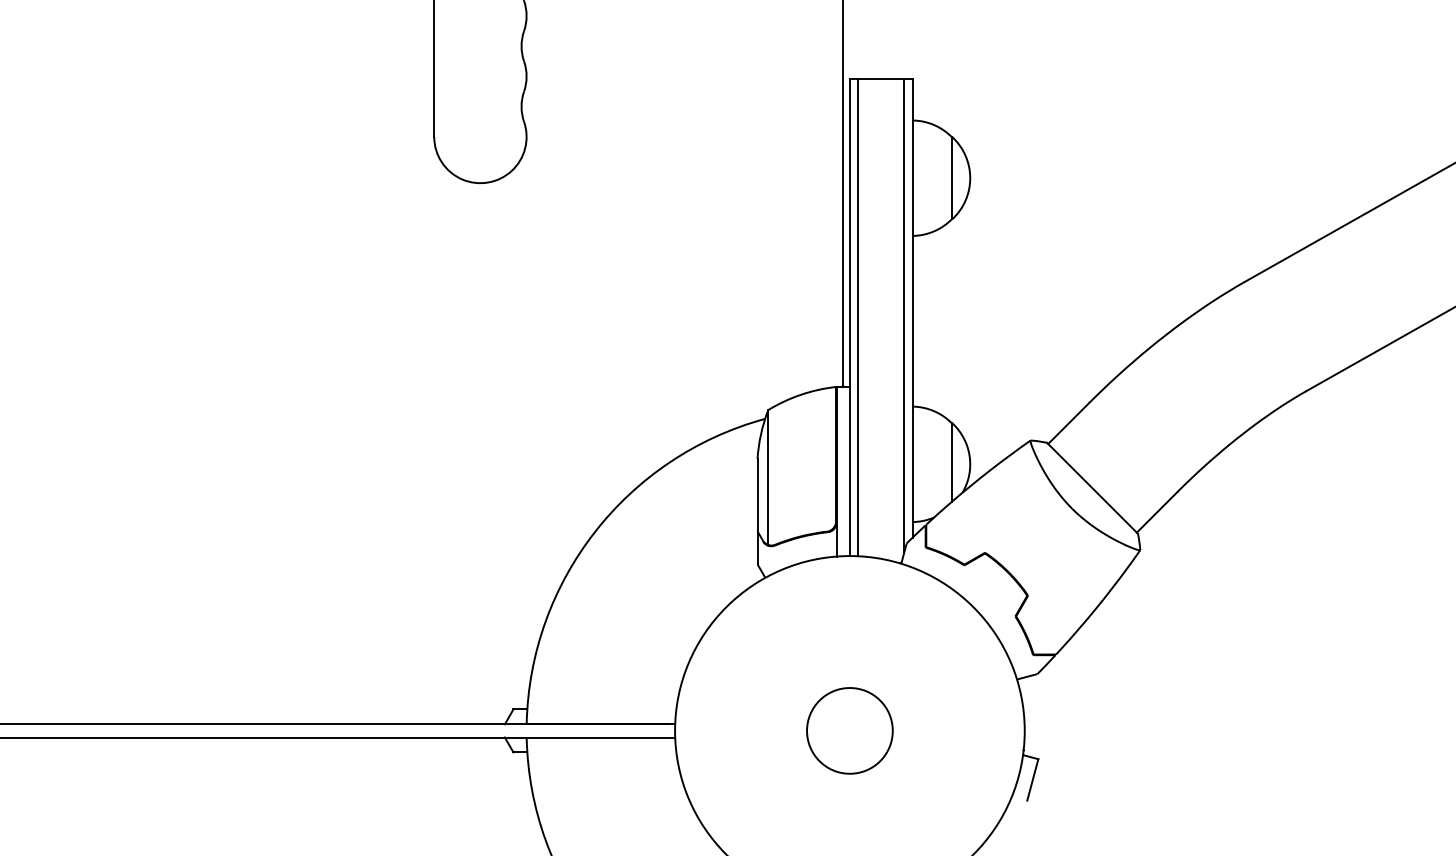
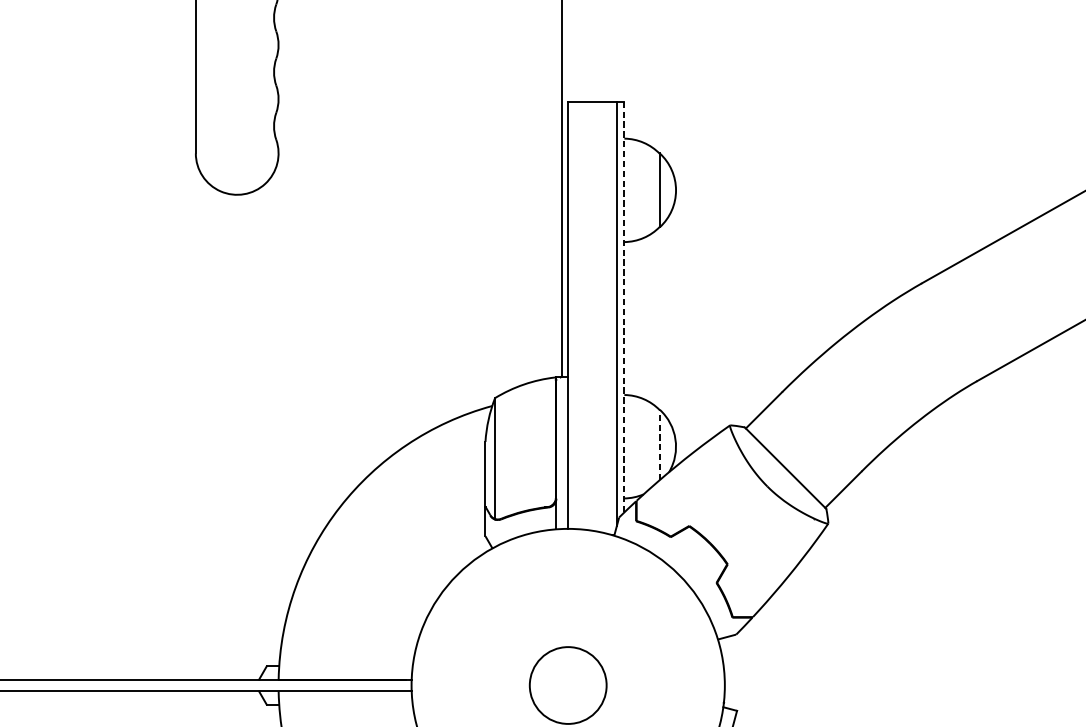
line: (912, 308) -> (624, 307), solid -> dashed
line: (858, 317) -> (575, 315), removed
line: (952, 461) -> (660, 444), solid -> dashed

